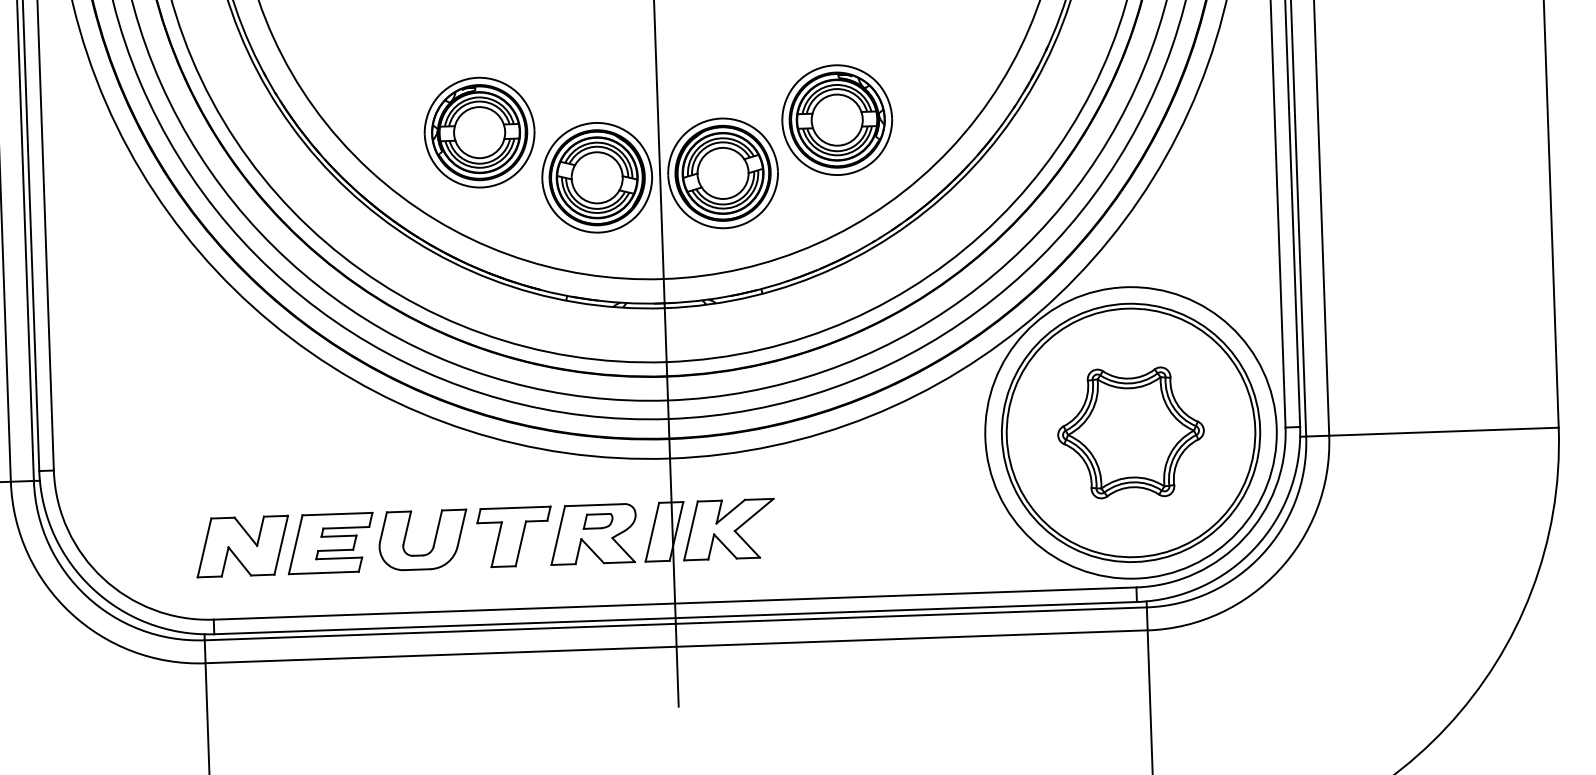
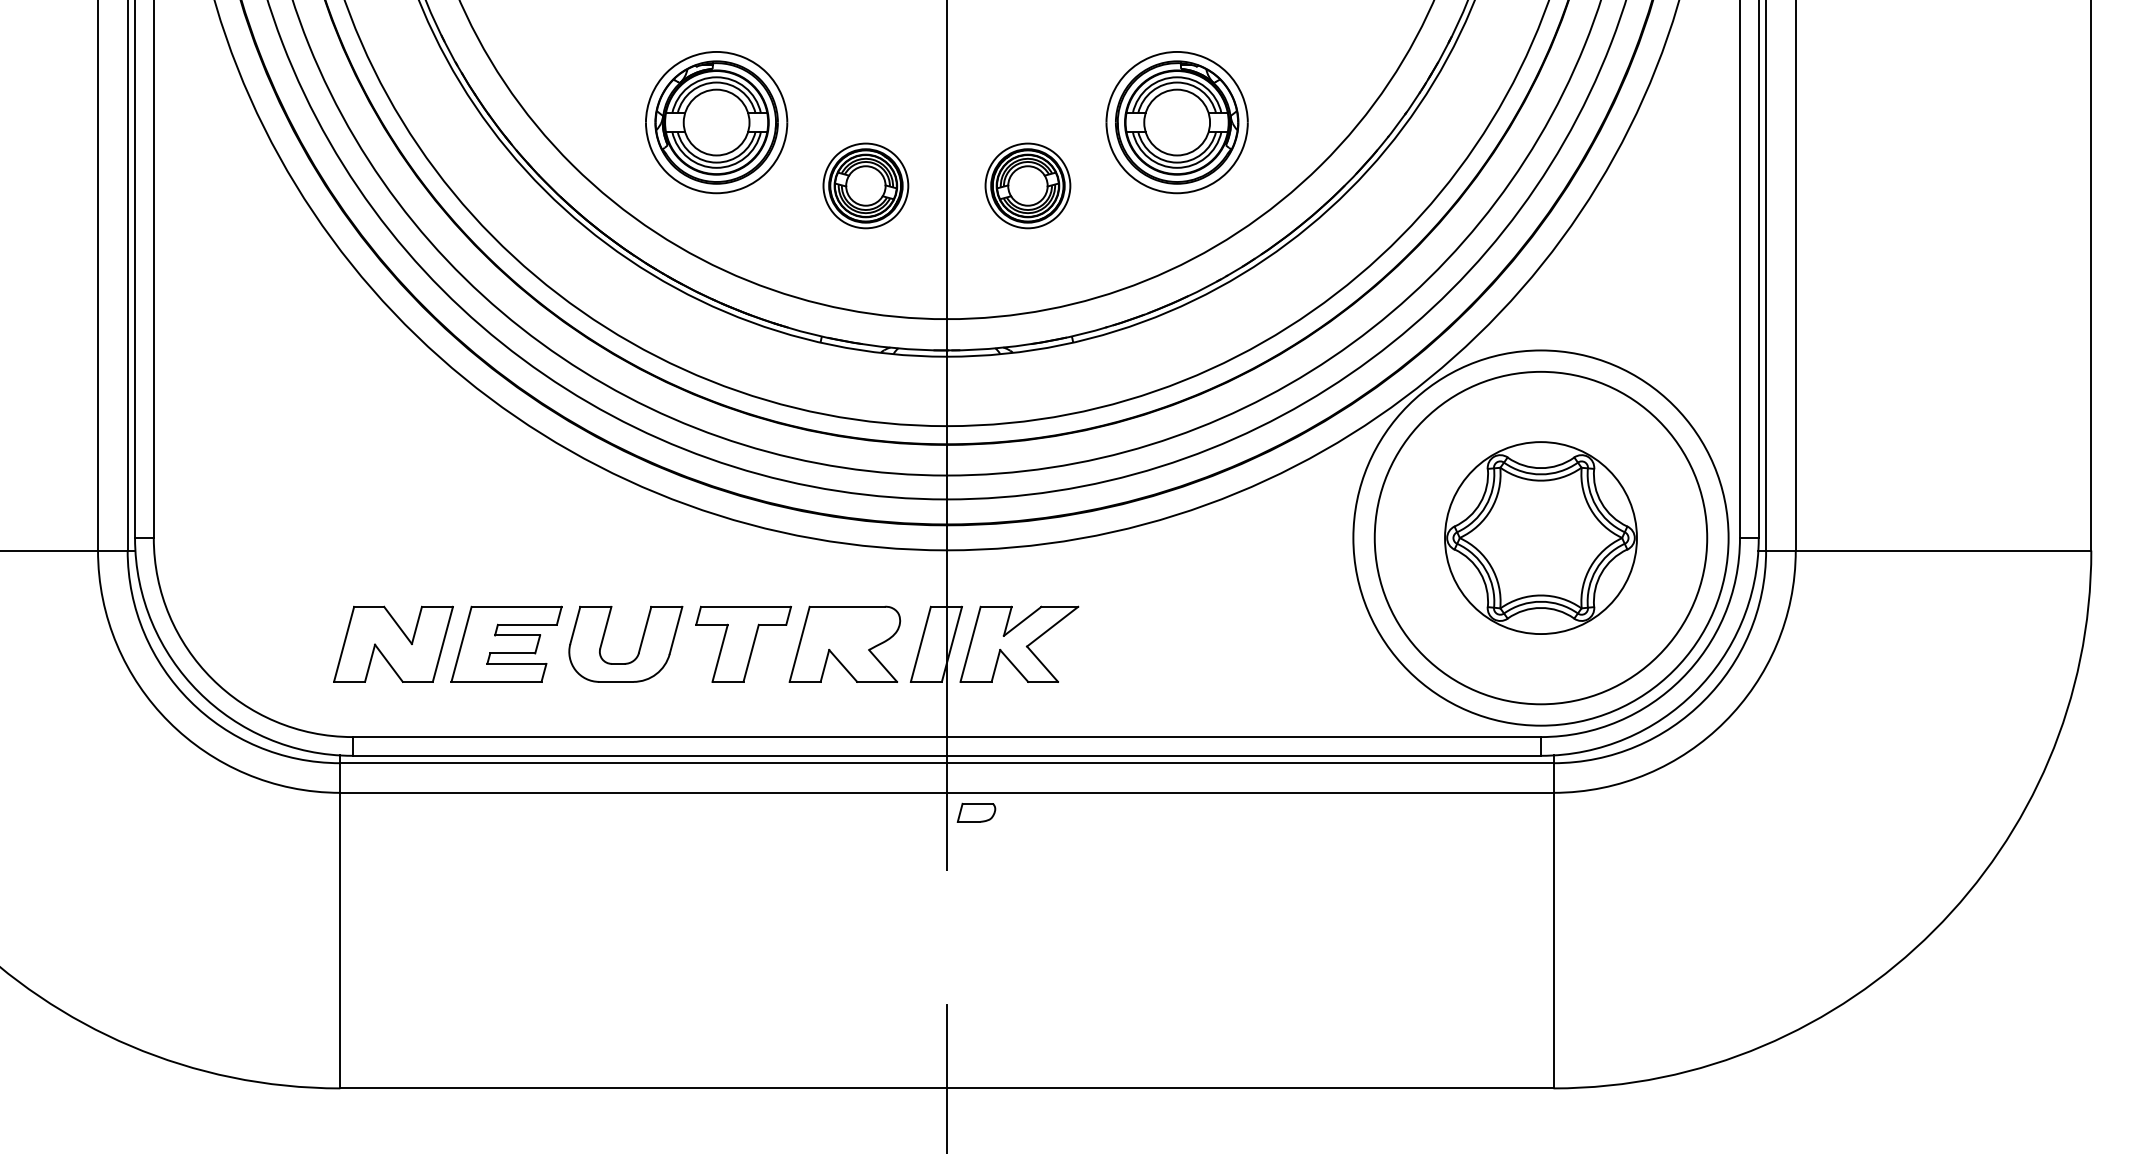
part: (722, 173) -> (1027, 185), size x0.6
part: (596, 177) -> (865, 185), size x0.6
circle: (1130, 433) -> (1540, 538), size x0.6
part: (598, 521) -> (976, 812), moved

